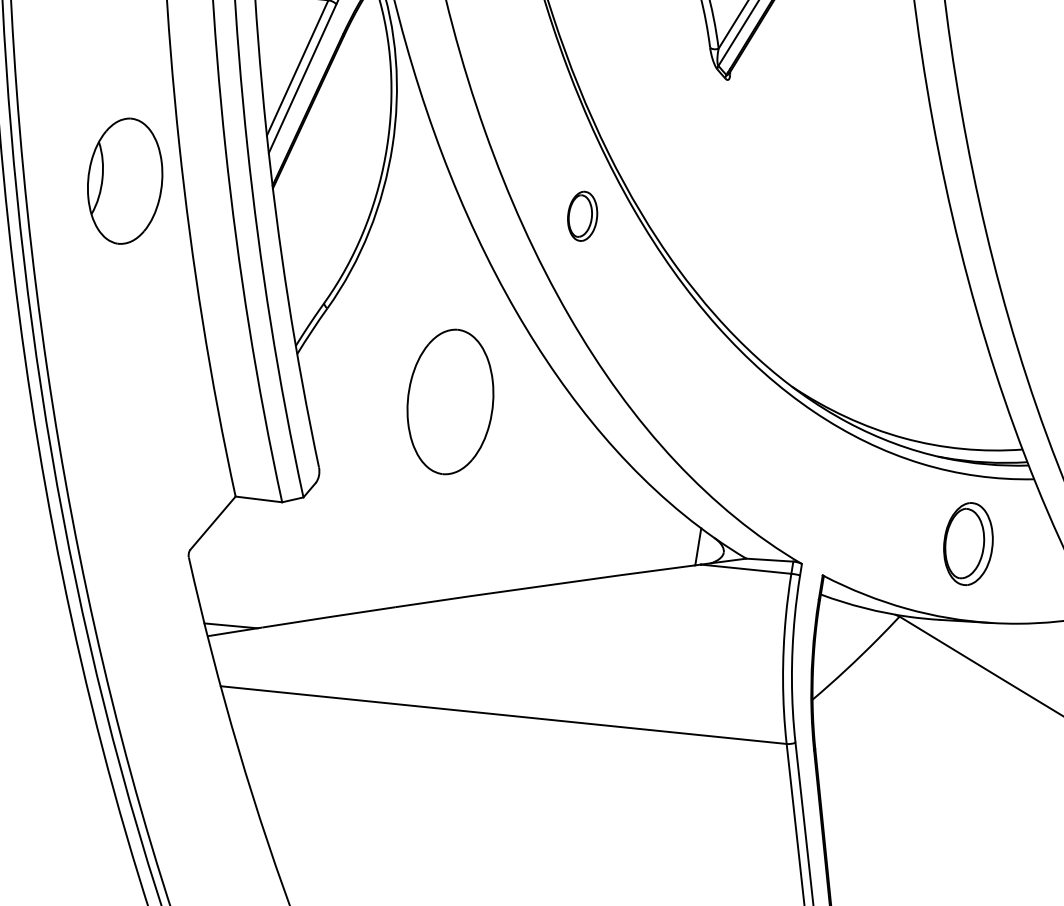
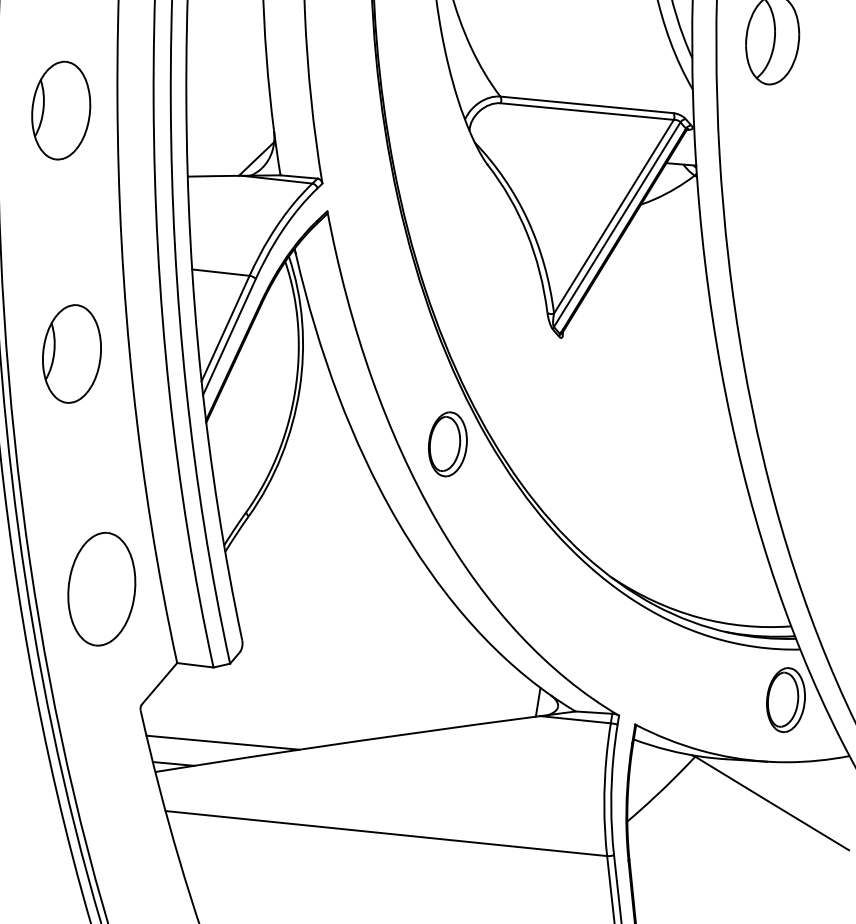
part: (124, 180) -> (71, 353), moved
part: (582, 216) -> (447, 444), size x1.67
part: (450, 402) -> (101, 589), moved
part: (967, 544) -> (785, 700), moved
line: (293, 598) -> (222, 742), added

